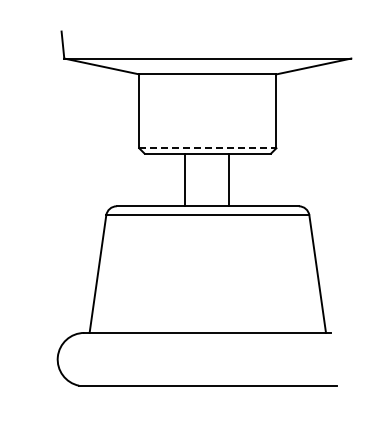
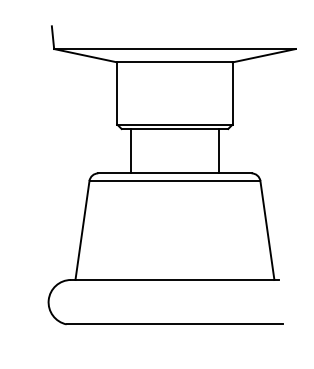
line: (207, 148) -> (174, 124), dashed -> solid
line: (185, 179) -> (130, 150), moved
line: (228, 179) -> (219, 150), moved

